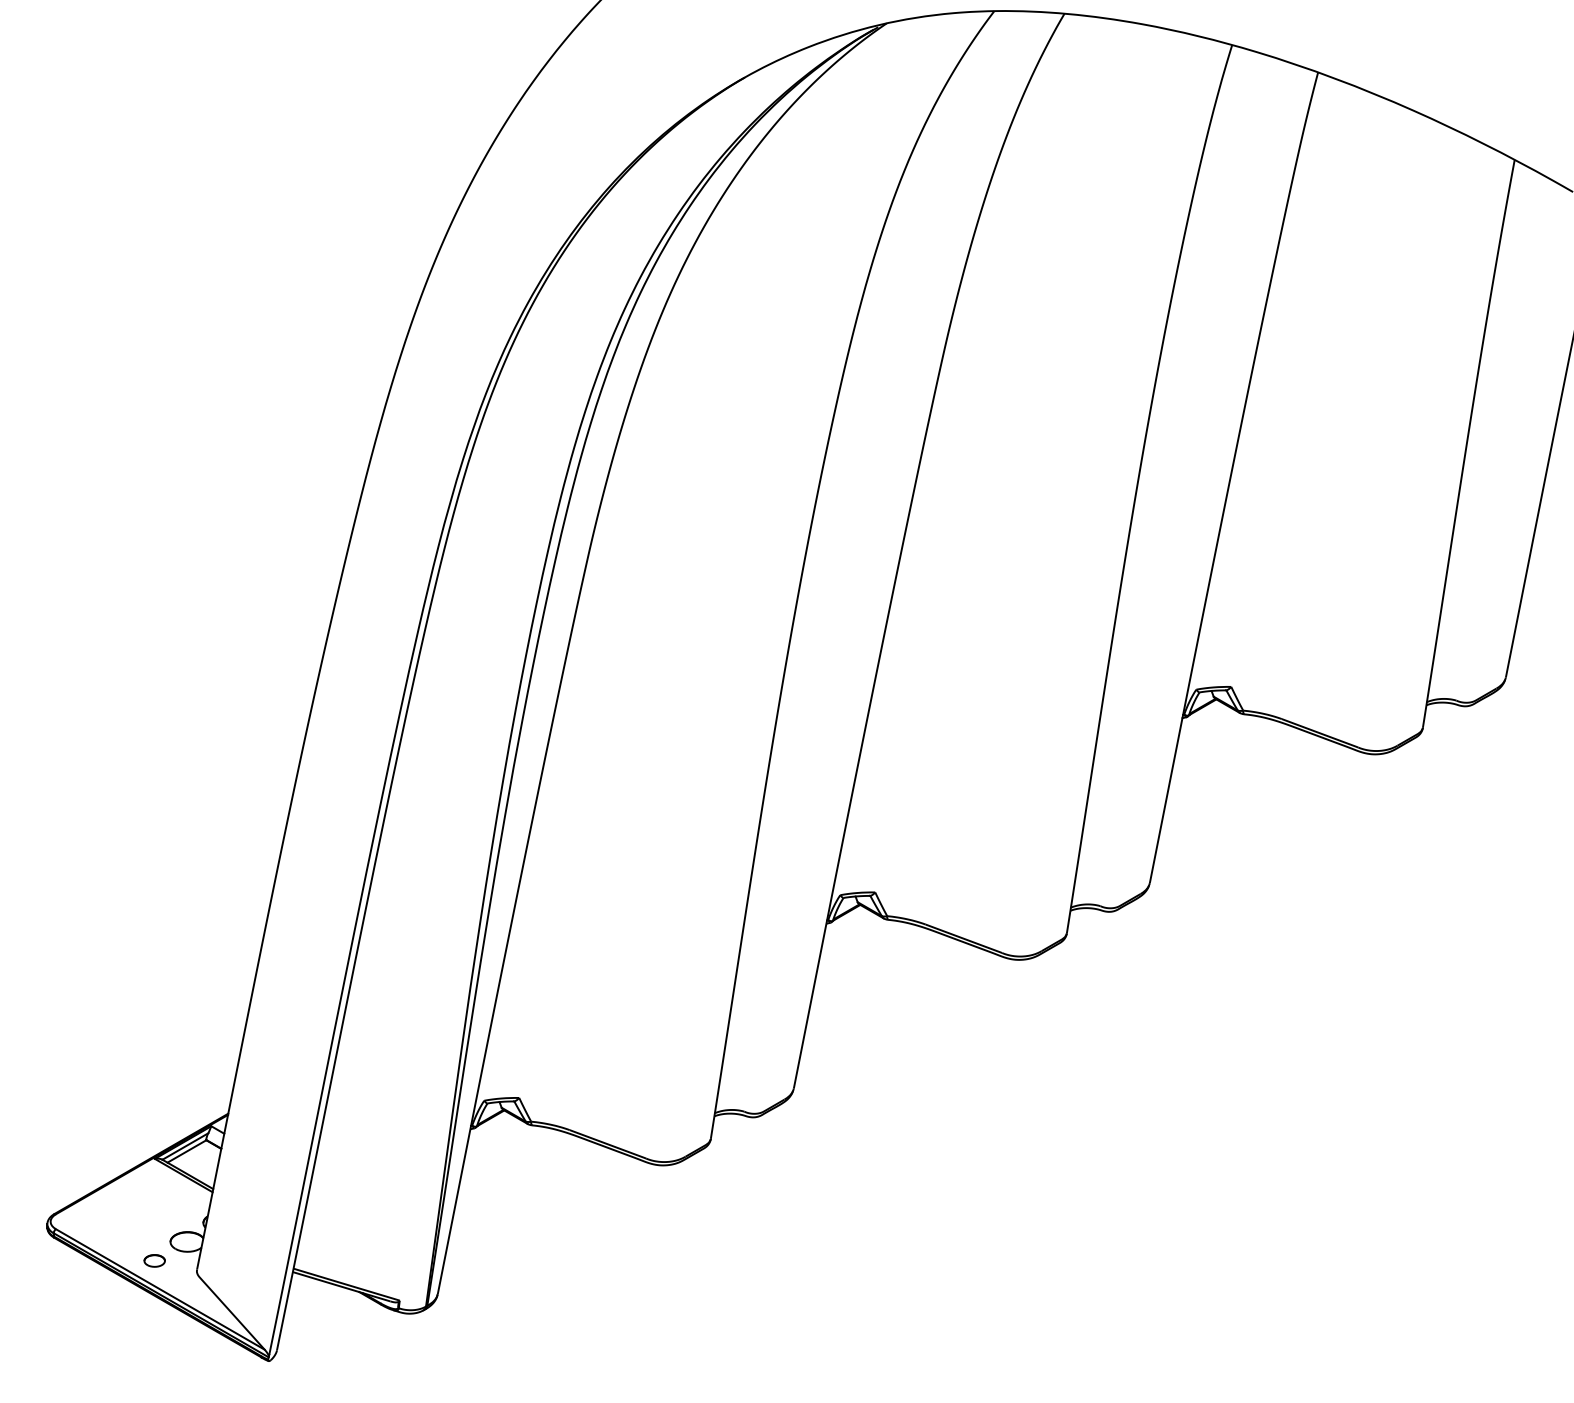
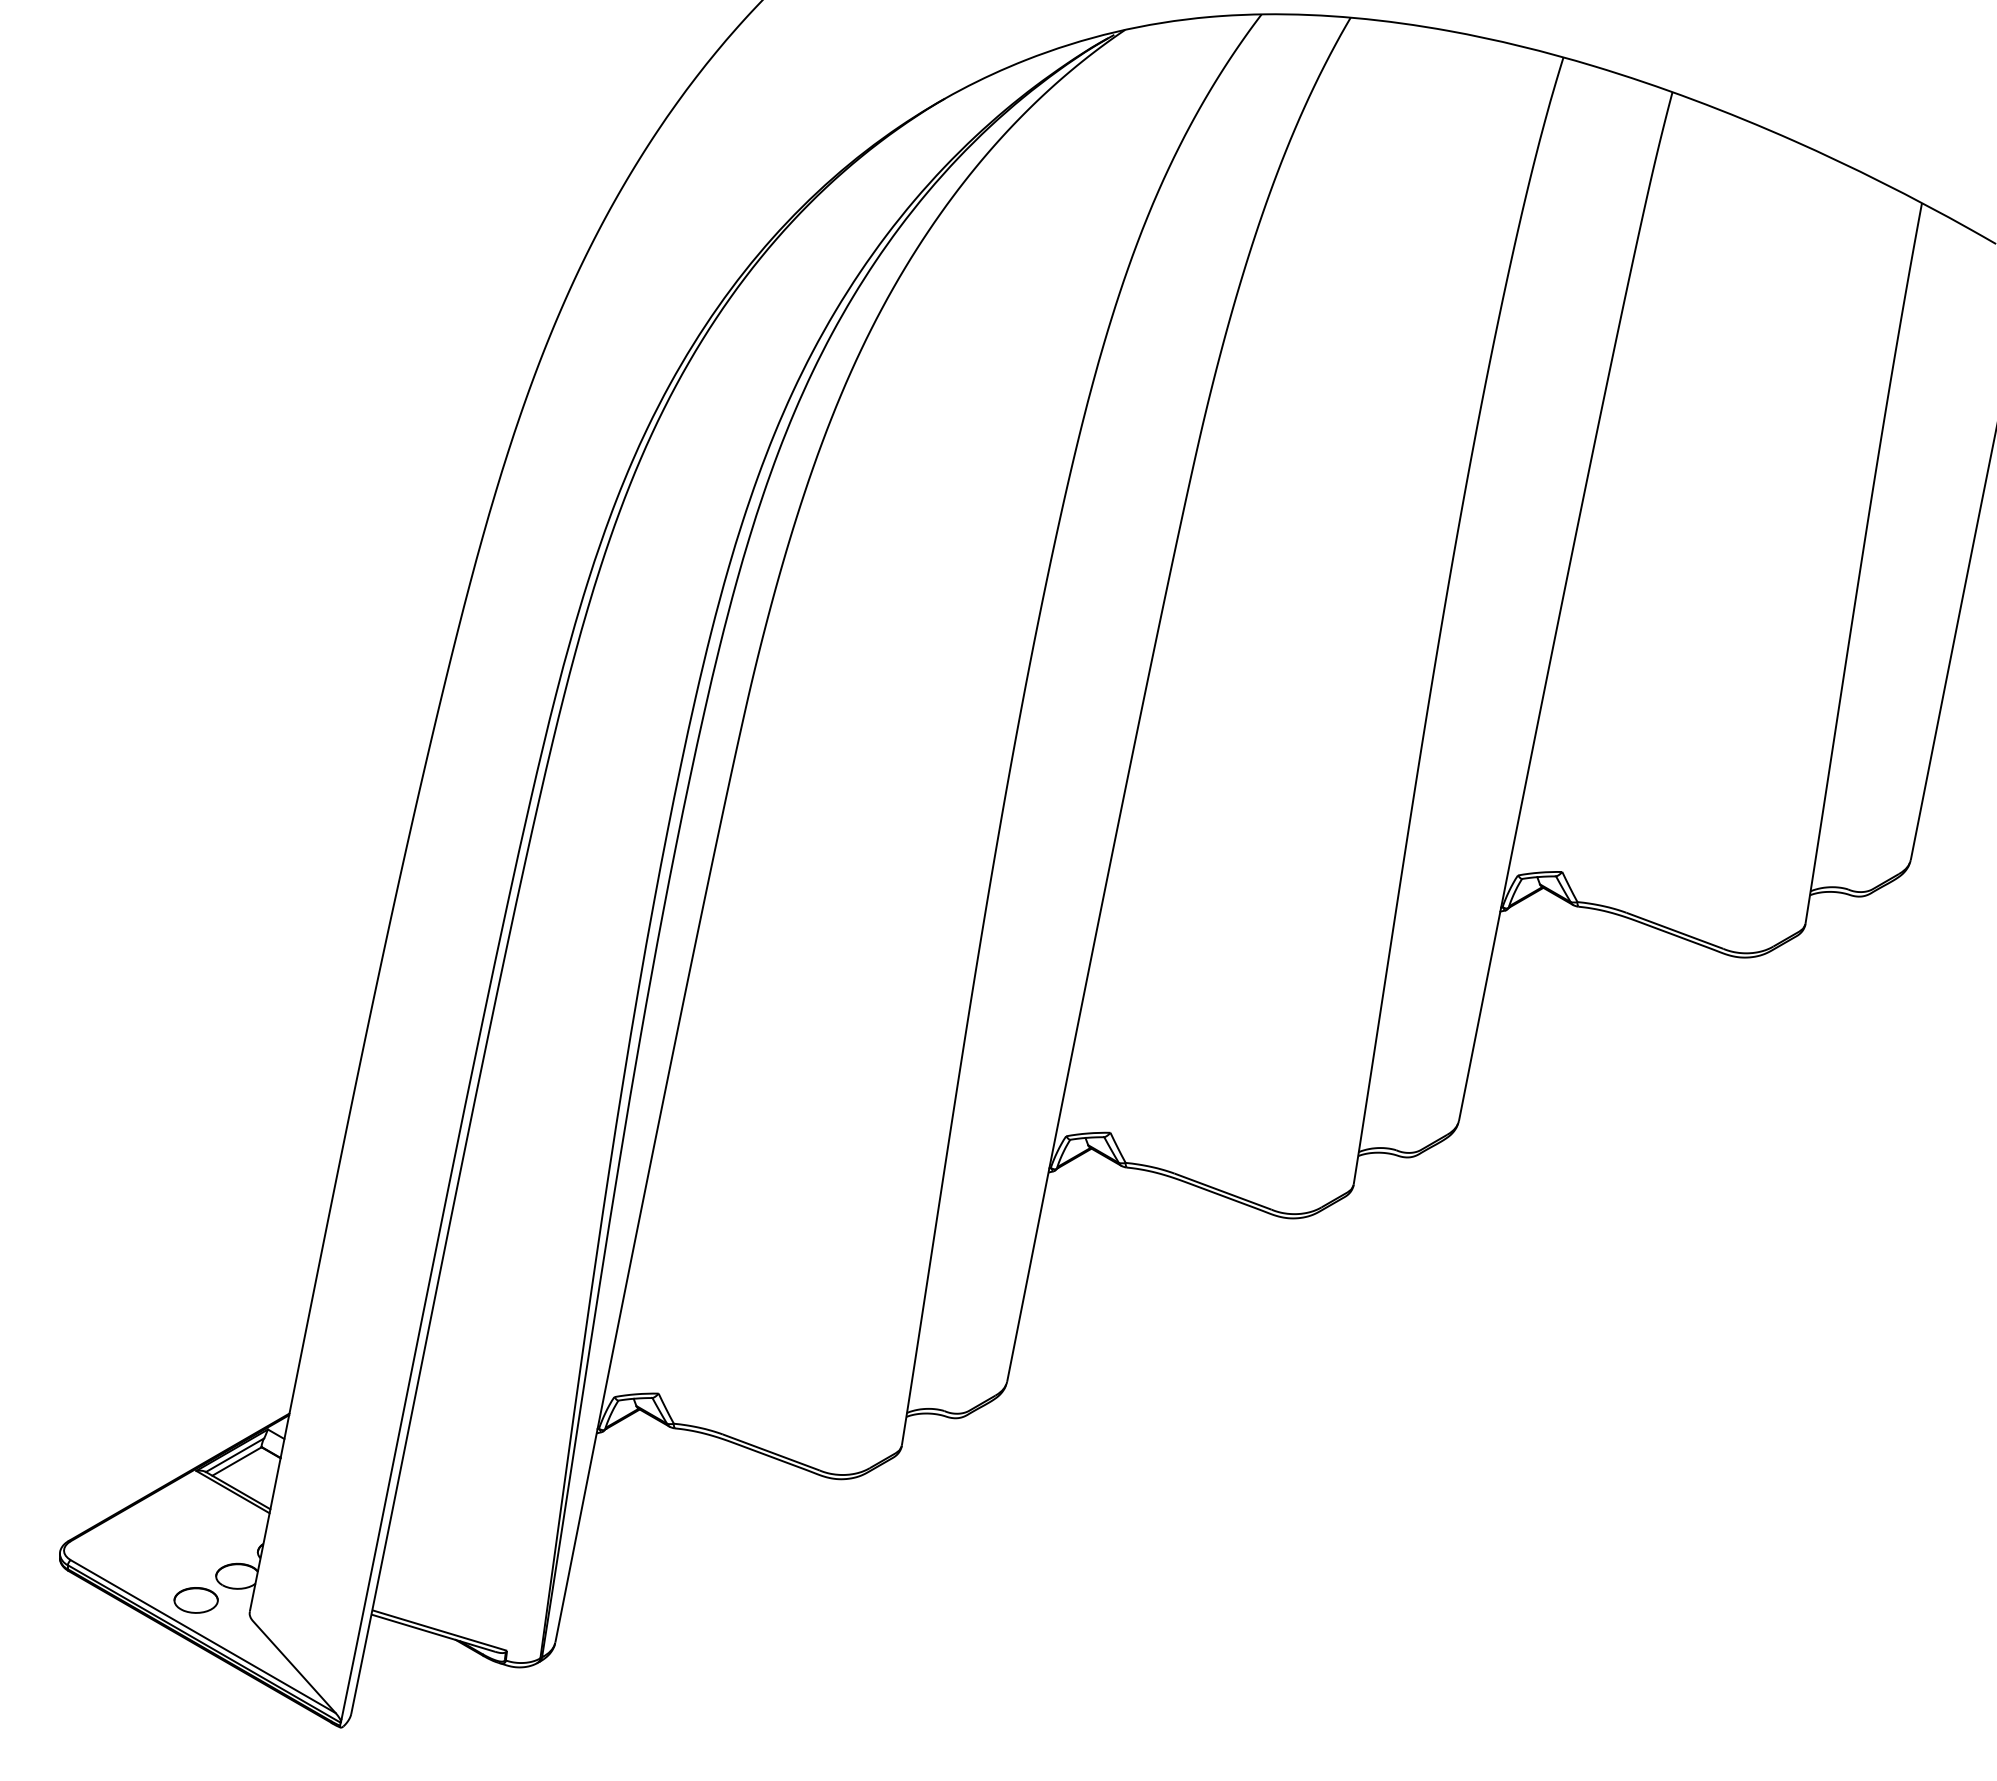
part: (154, 1260) -> (195, 1600), size x1.67

